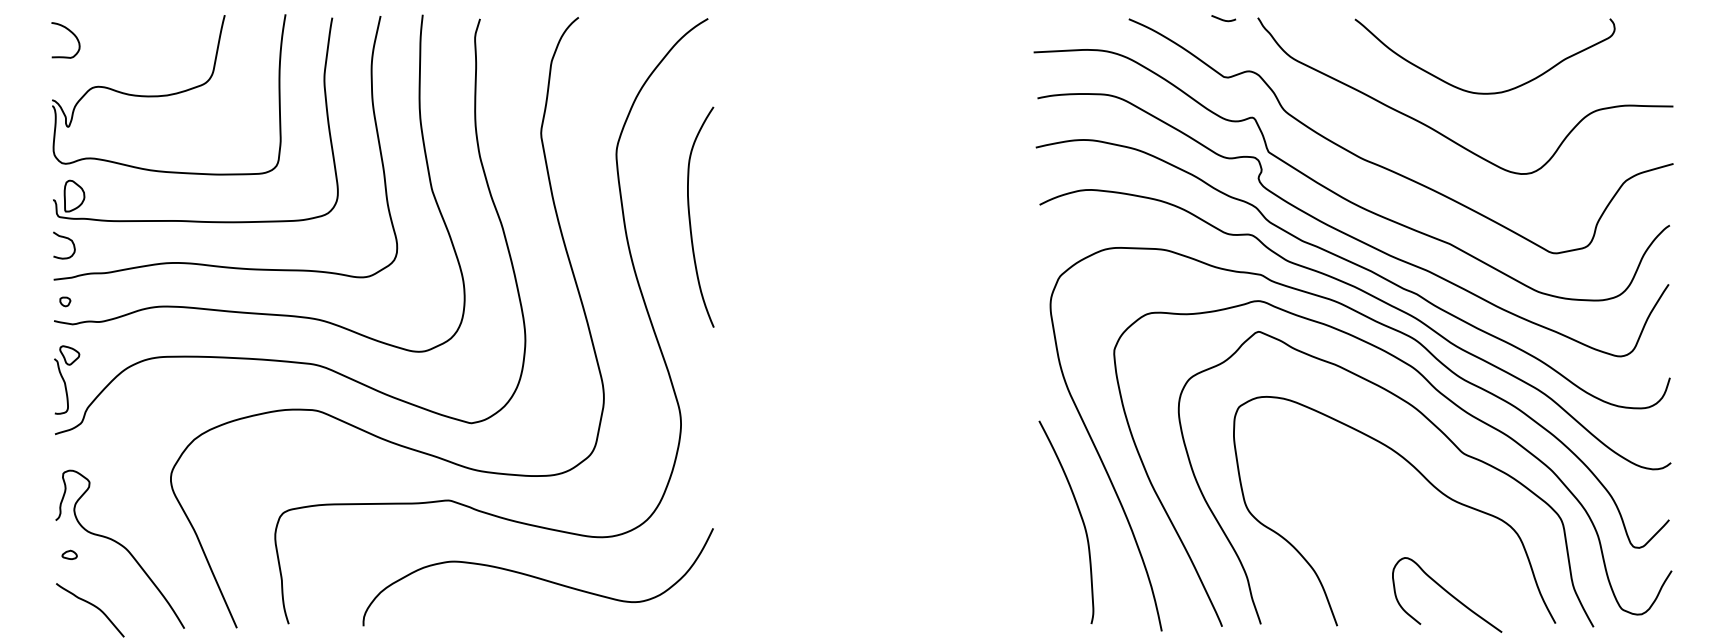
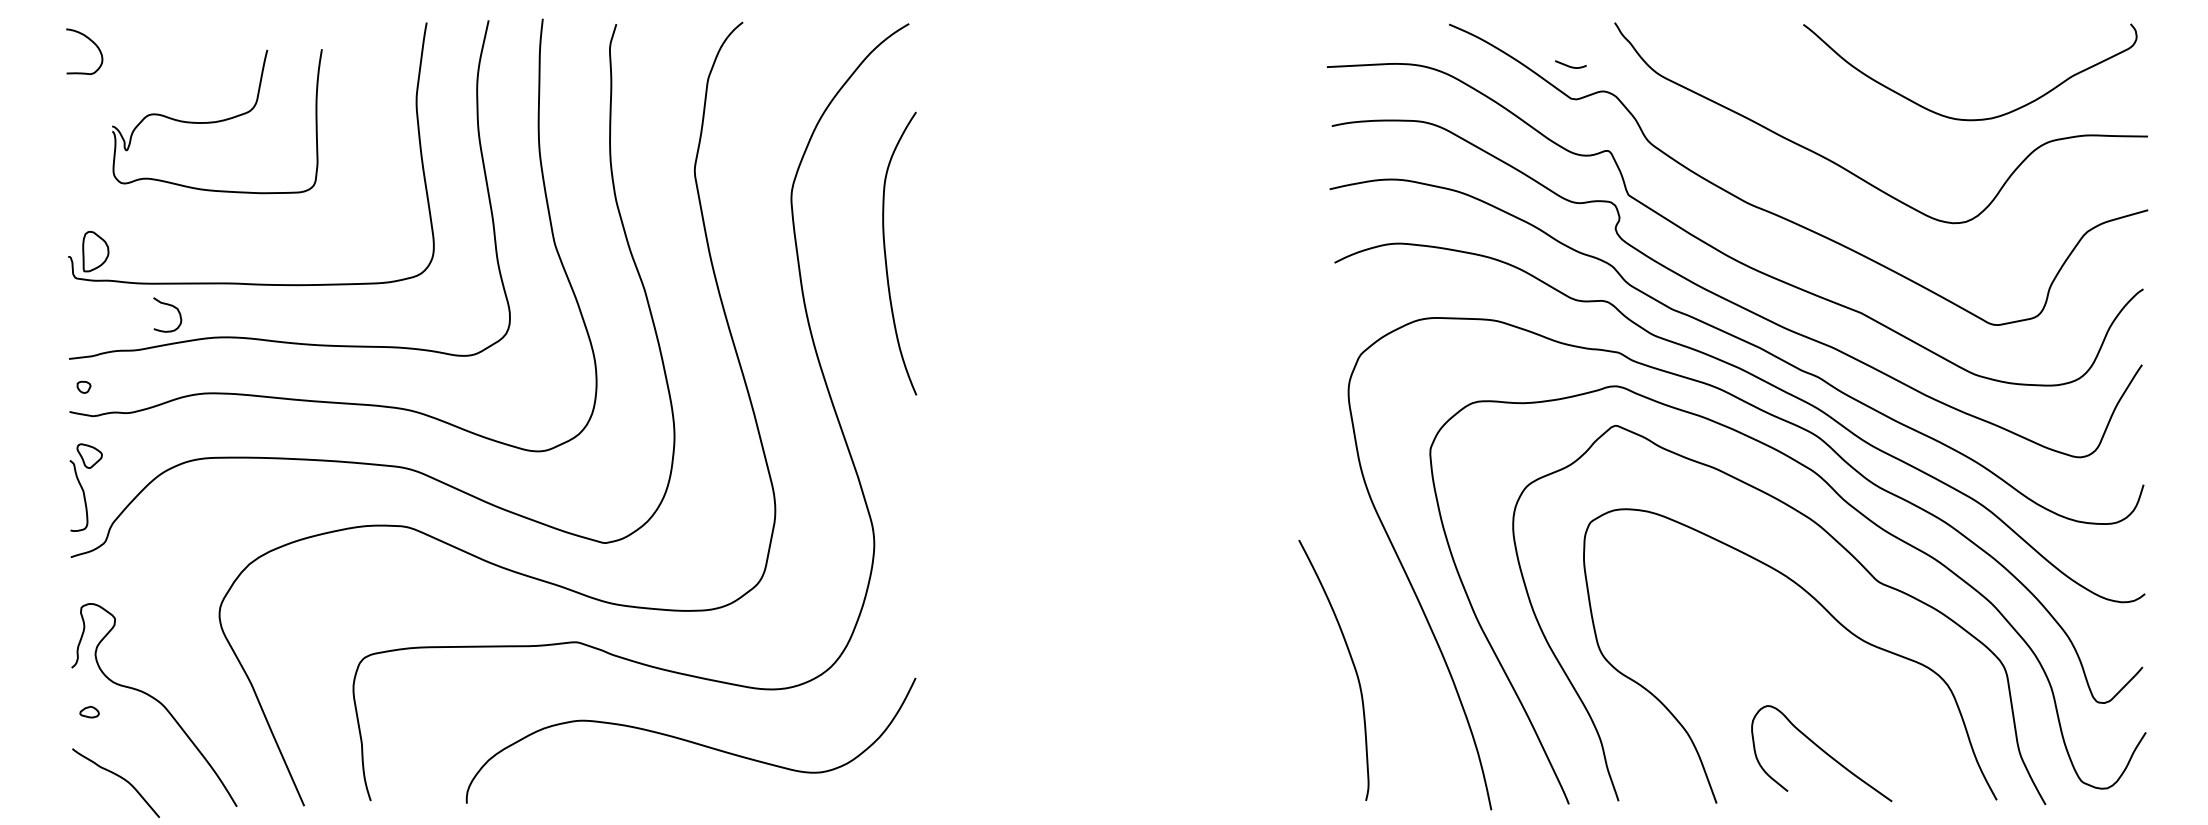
curve: (1222, 19) -> (1569, 65), moved
curve: (1478, 92) -> (1961, 118), moved
part: (169, 94) -> (217, 121), size x0.7
curve: (690, 217) -> (886, 254), moved
curve: (66, 238) -> (170, 306), moved
curve: (1080, 517) -> (1352, 664), moved
curve: (1447, 593) -> (1822, 751), moved

